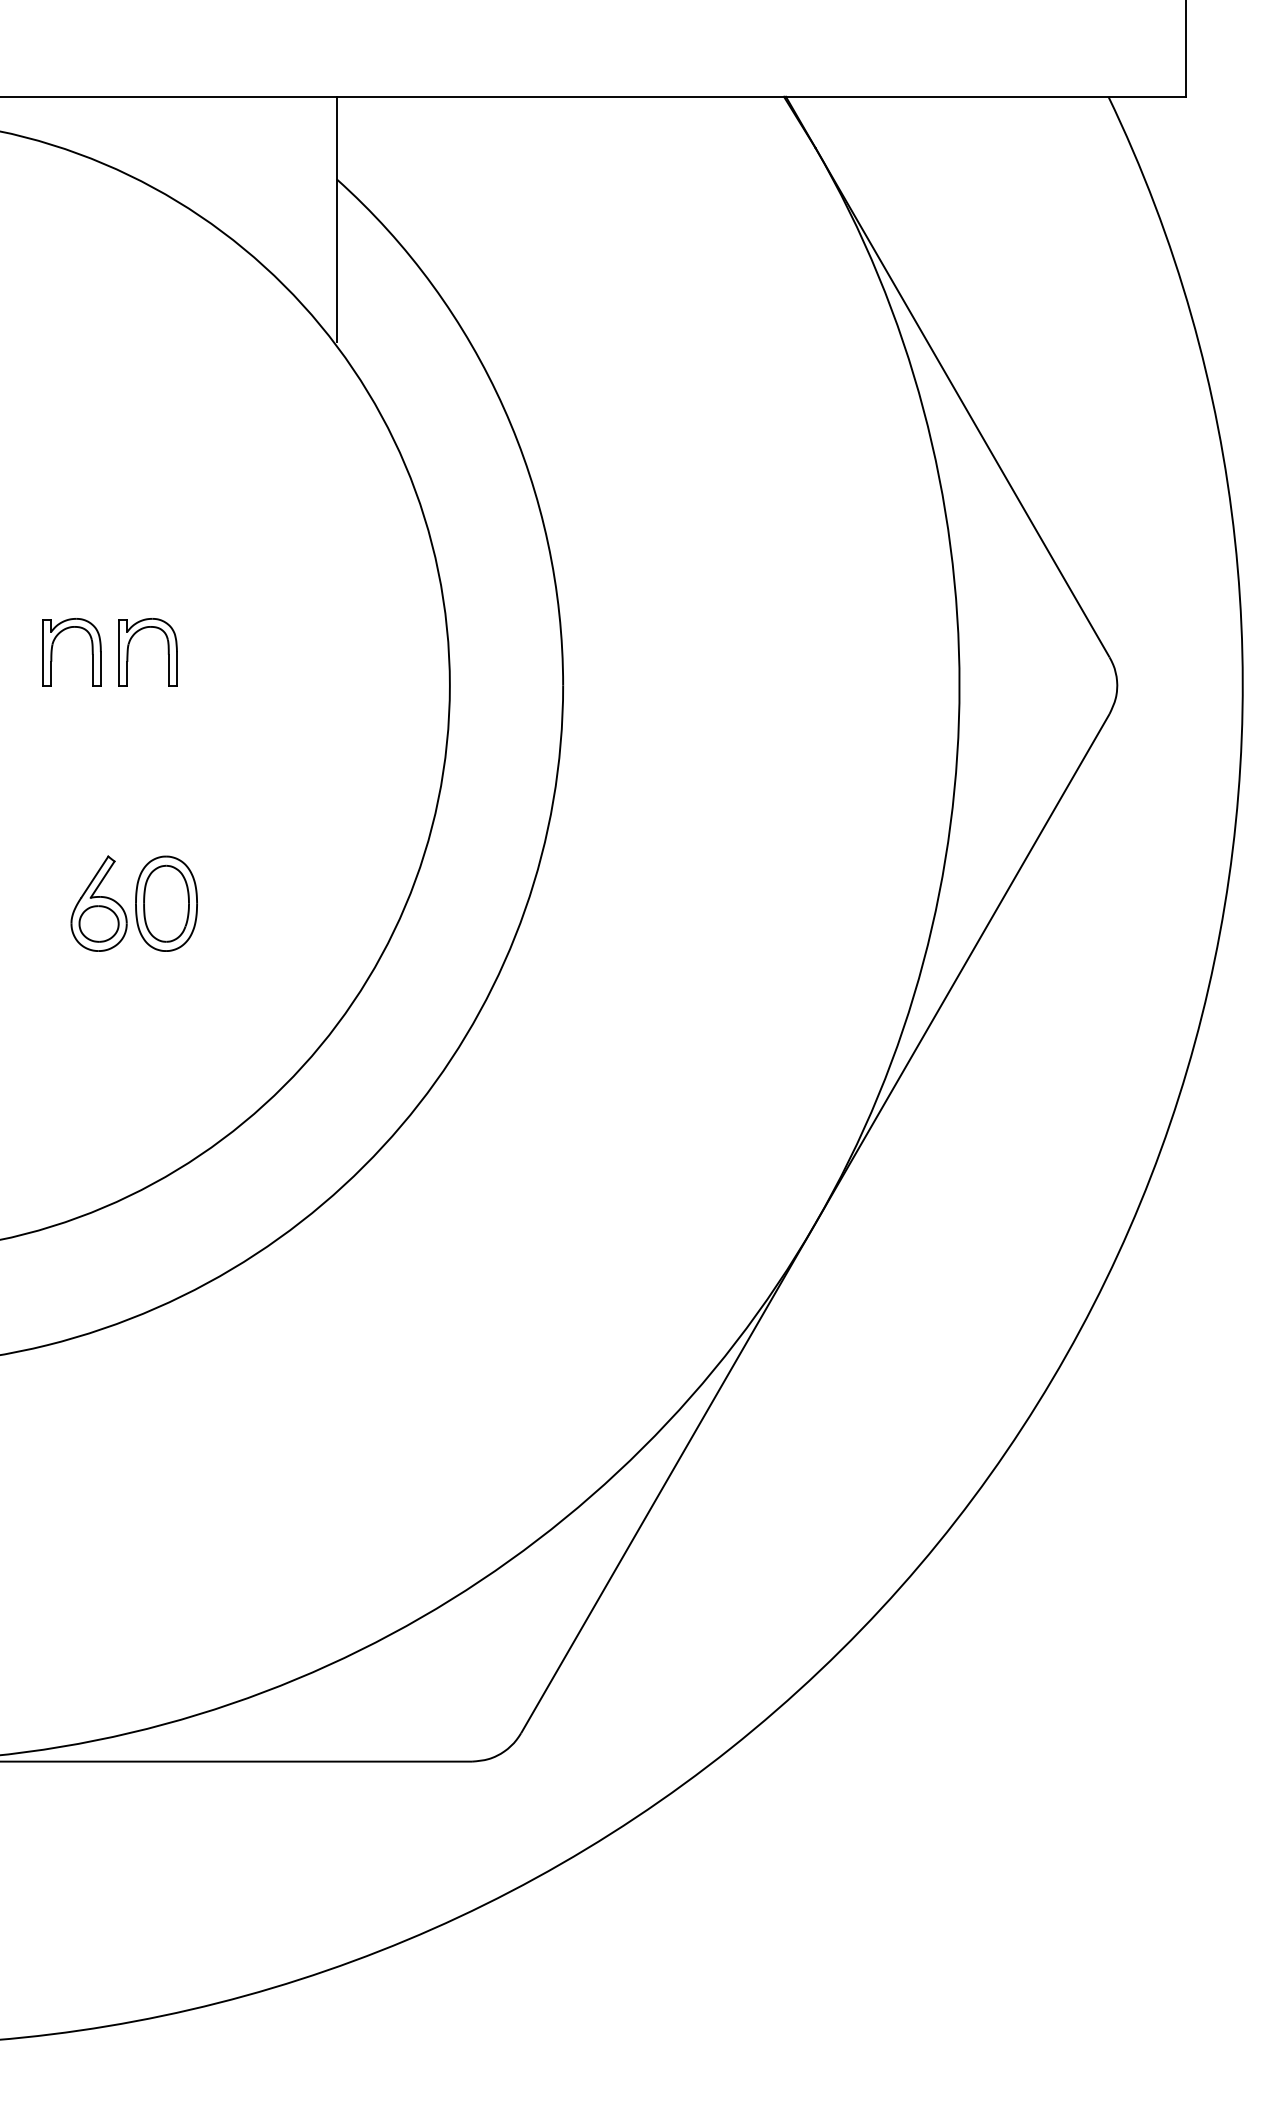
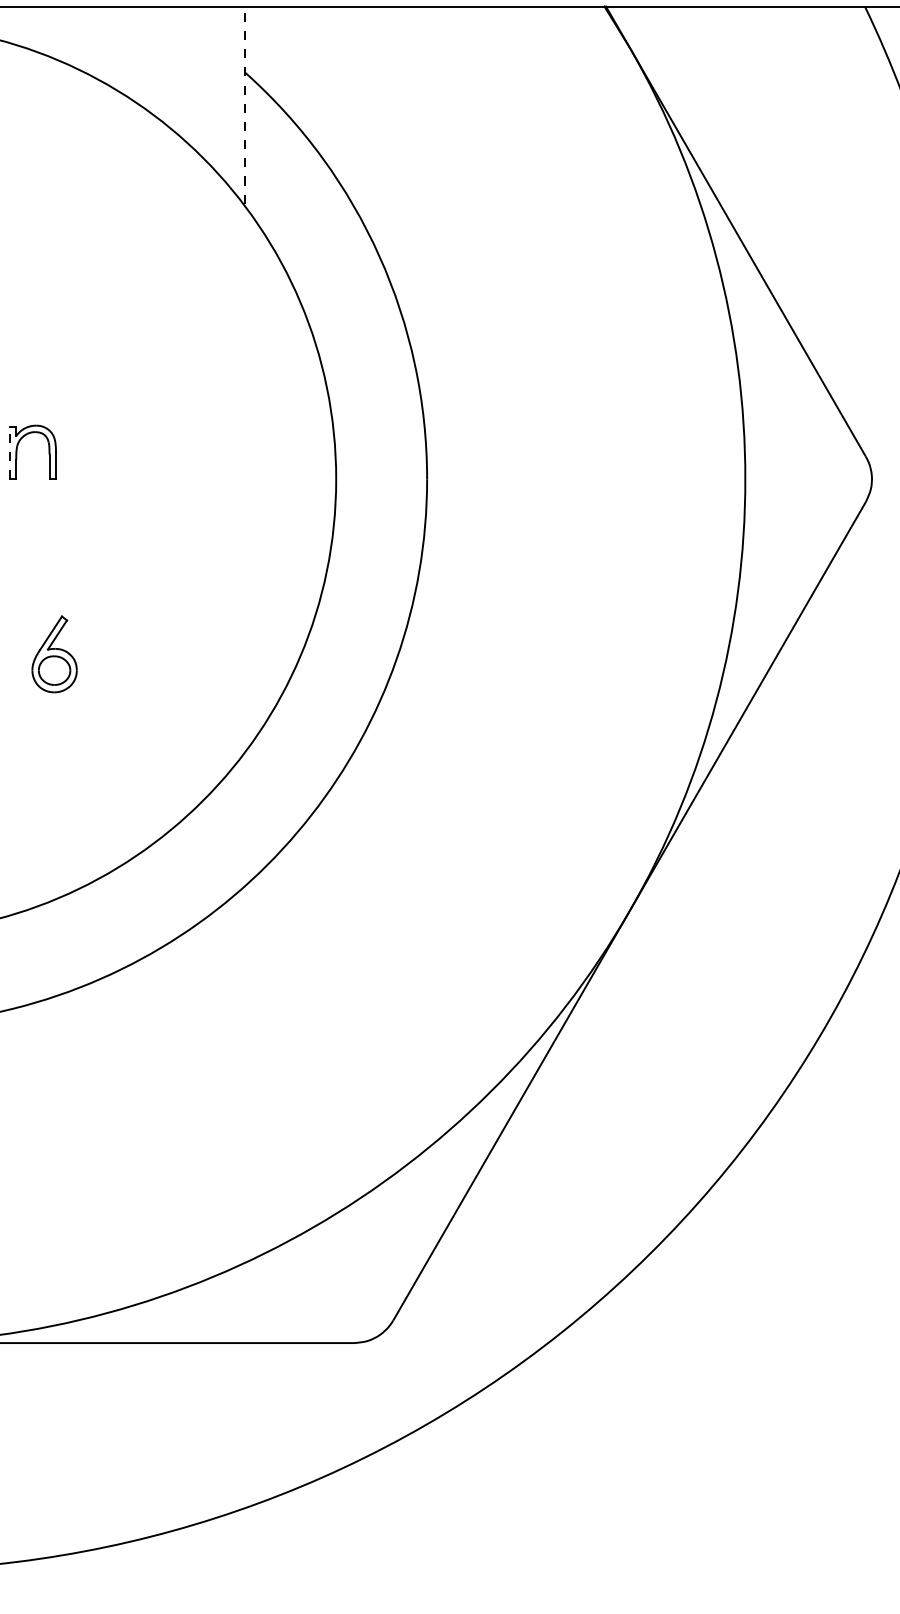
line: (336, 219) -> (245, 105), solid -> dashed
part: (129, 646) -> (79, 447), removed
line: (43, 652) -> (9, 452), solid -> dashed
part: (166, 903) -> (108, 654), removed

